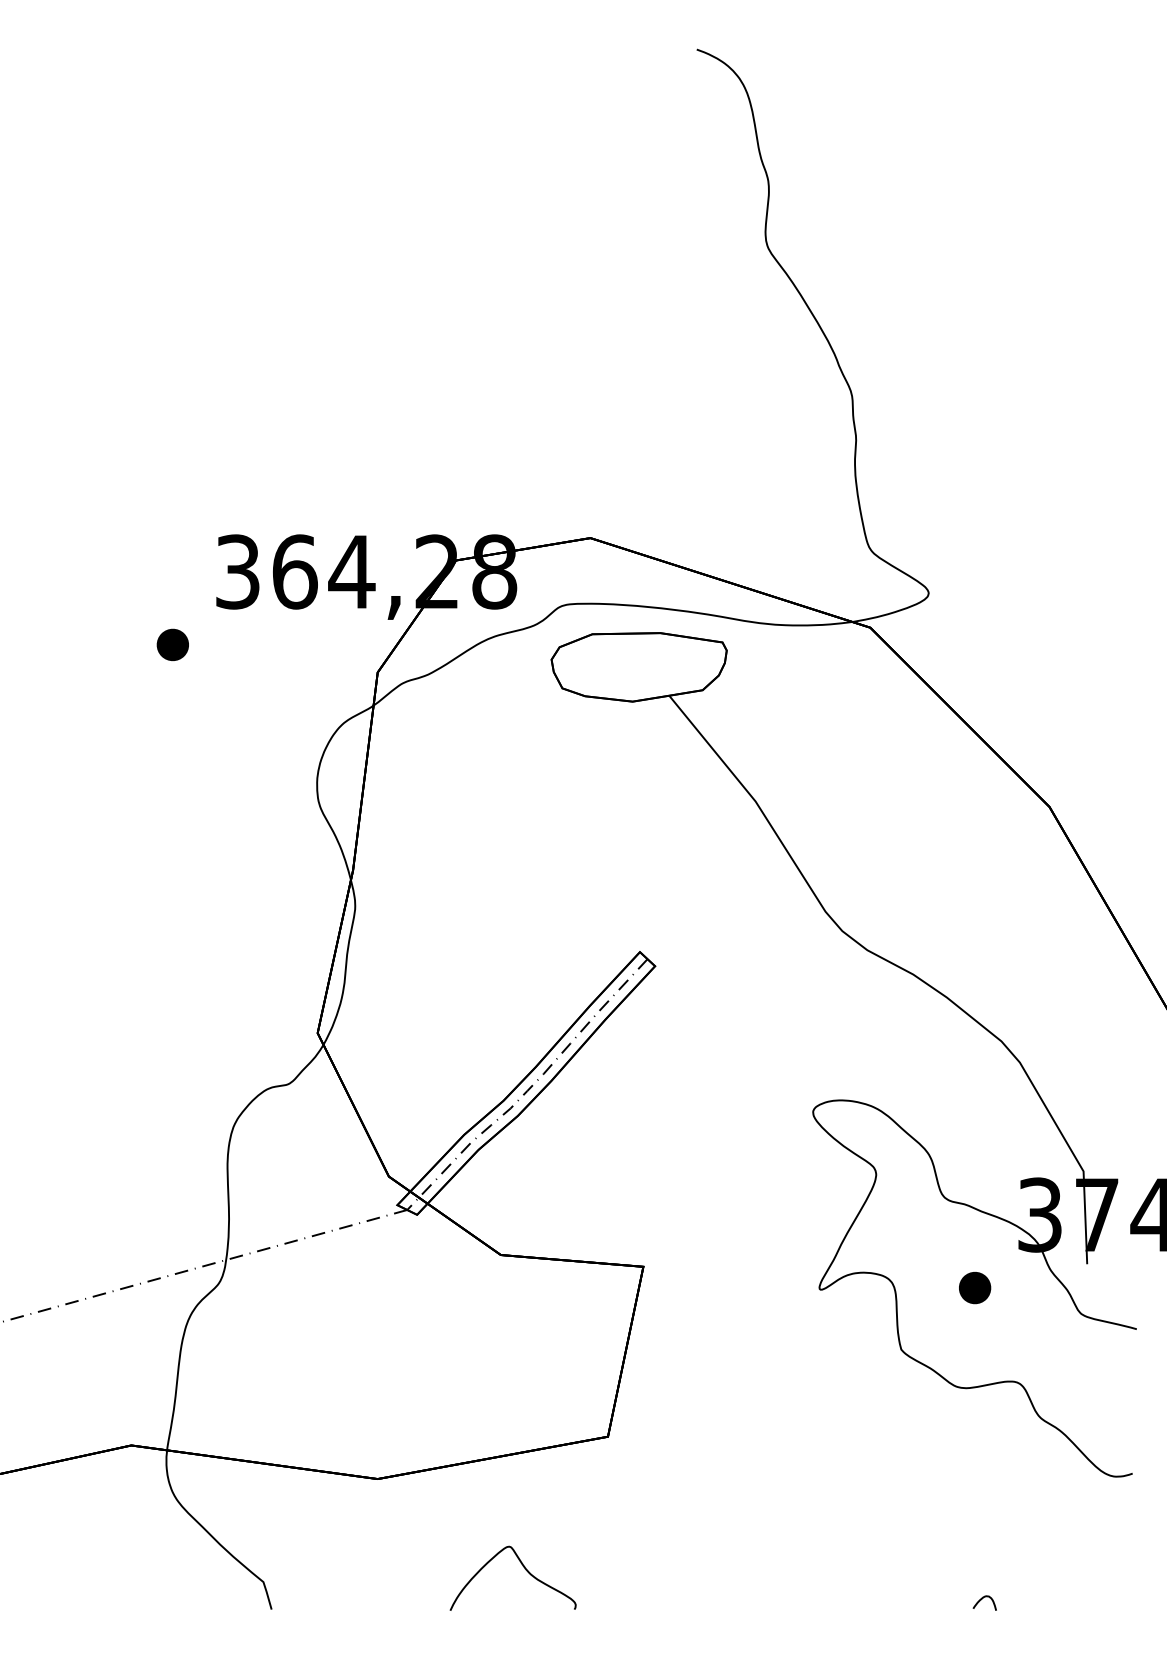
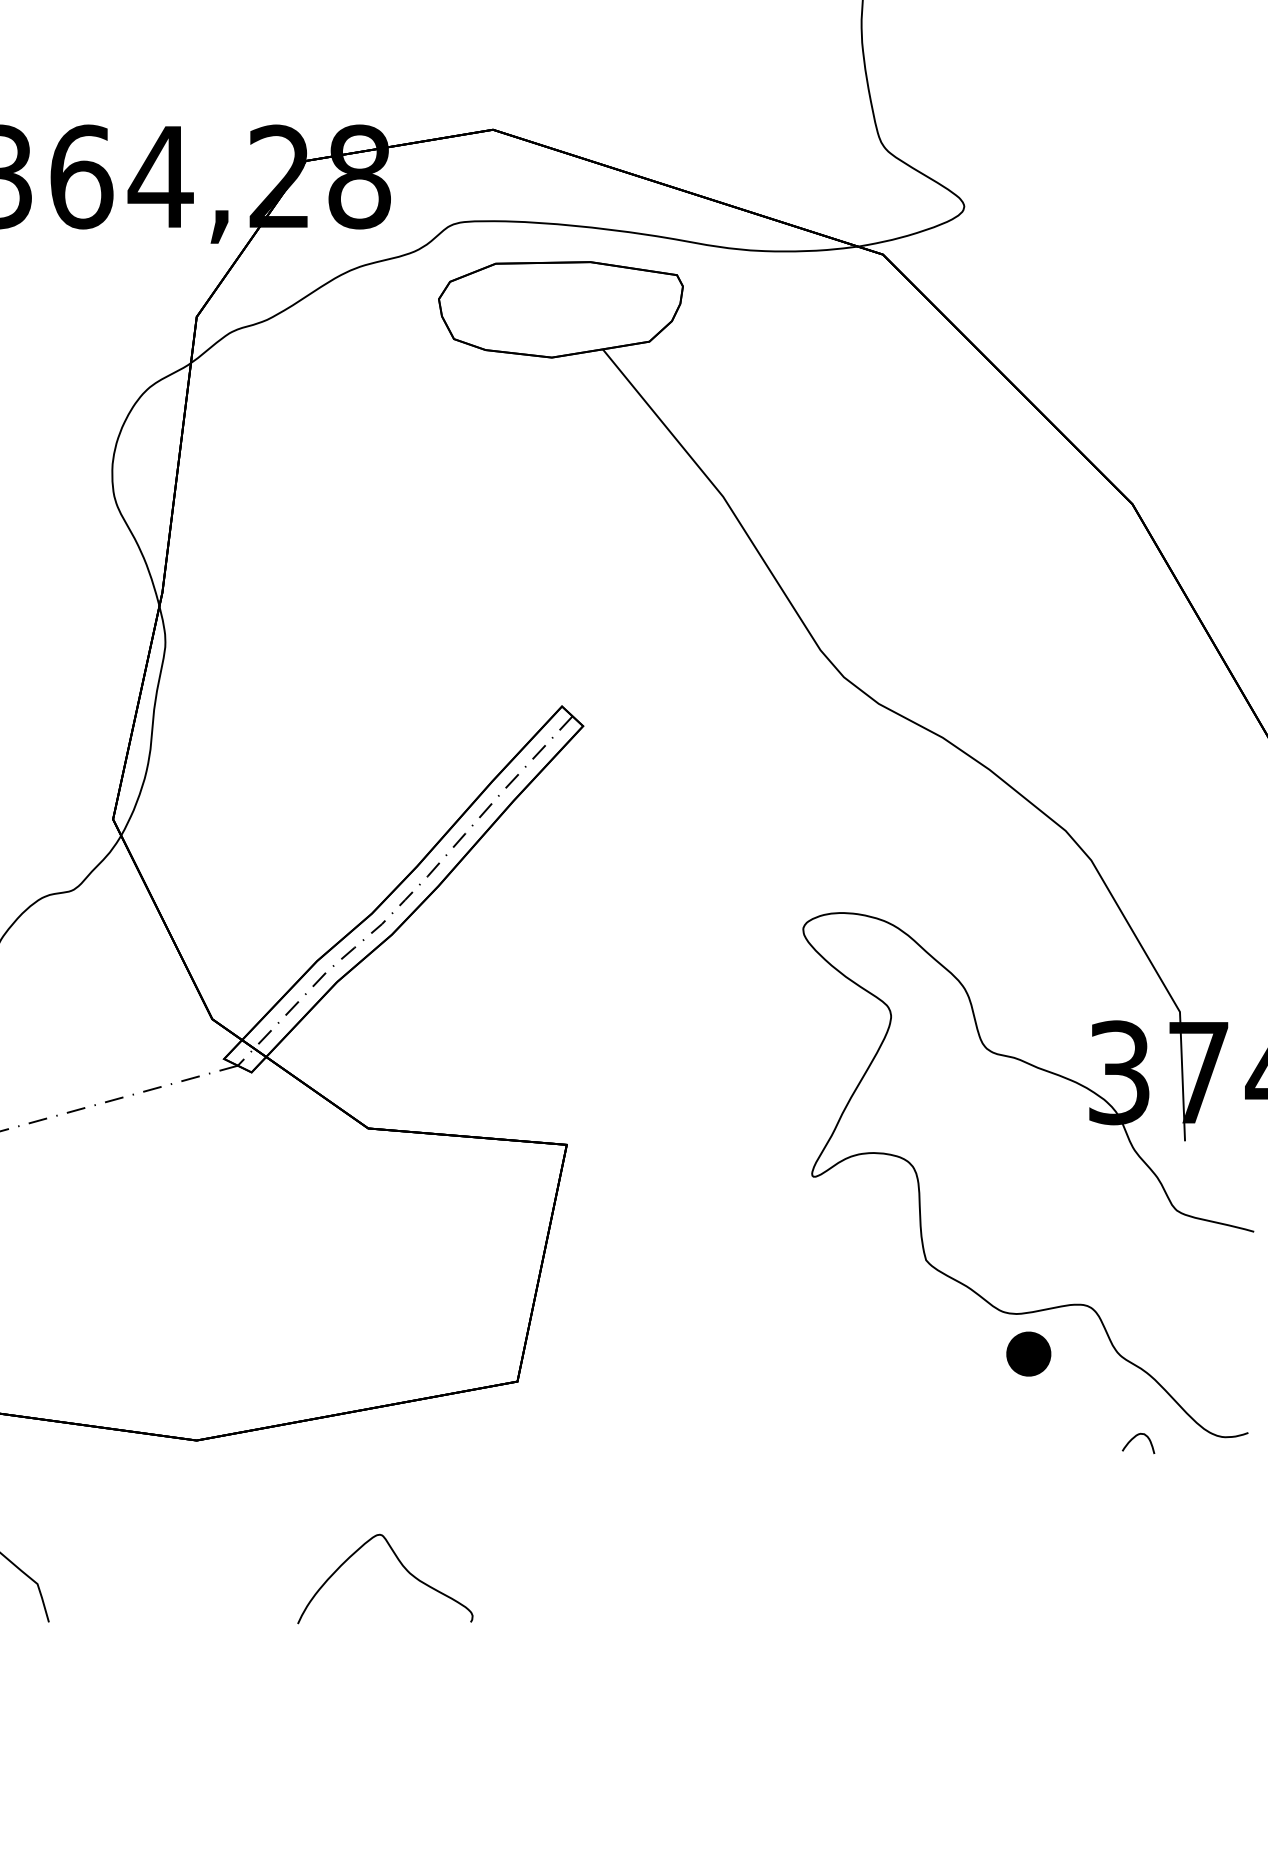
part: (975, 1288) -> (1029, 1354), moved
curve: (982, 1599) -> (1135, 1438), moved

